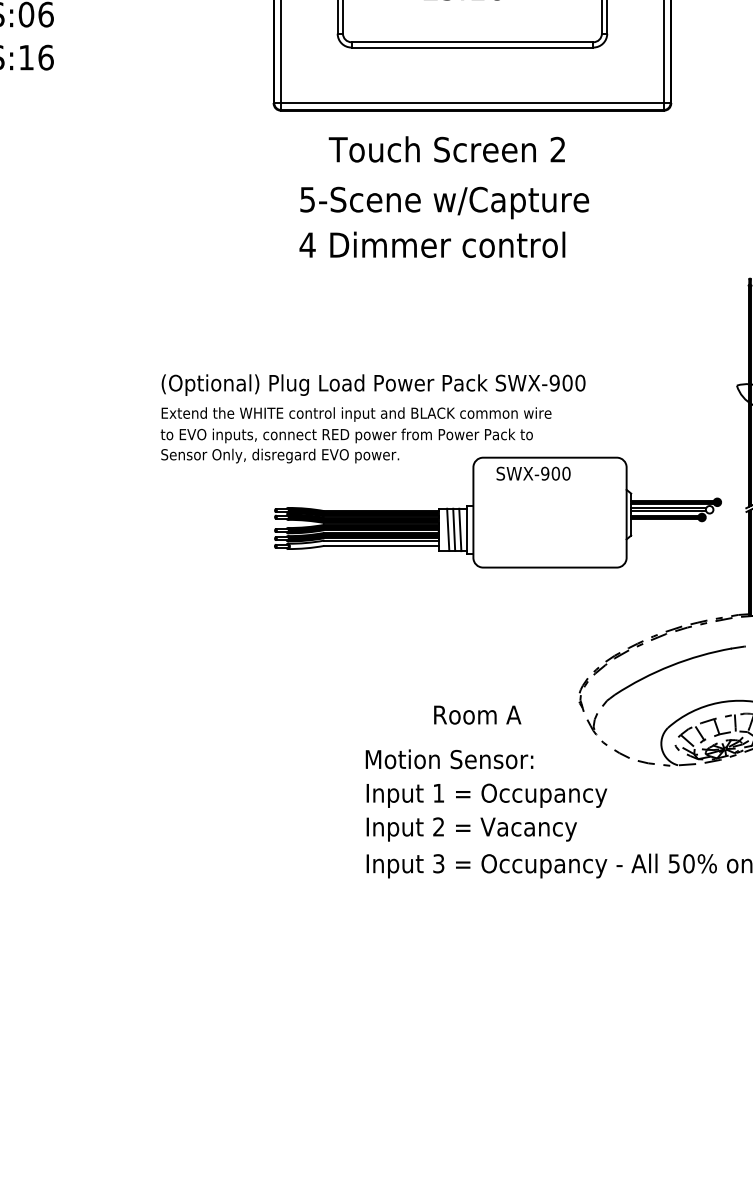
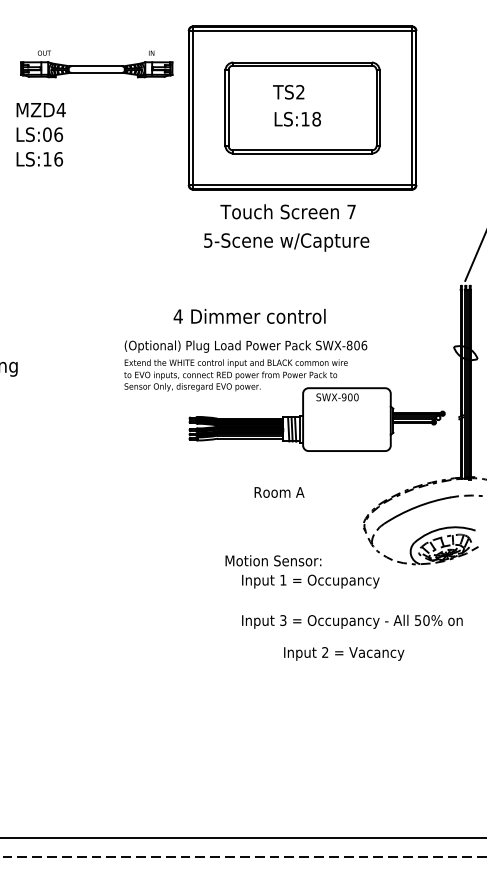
text: (557, 148) -> (351, 211), 2 -> 7
text: (432, 243) -> (249, 315), moved
text: (566, 383) -> (356, 345), SWX-900 -> SWX-806
text: (477, 715) -> (279, 492), moved
text: (449, 758) -> (273, 560), moved
text: (472, 828) -> (344, 653), moved

